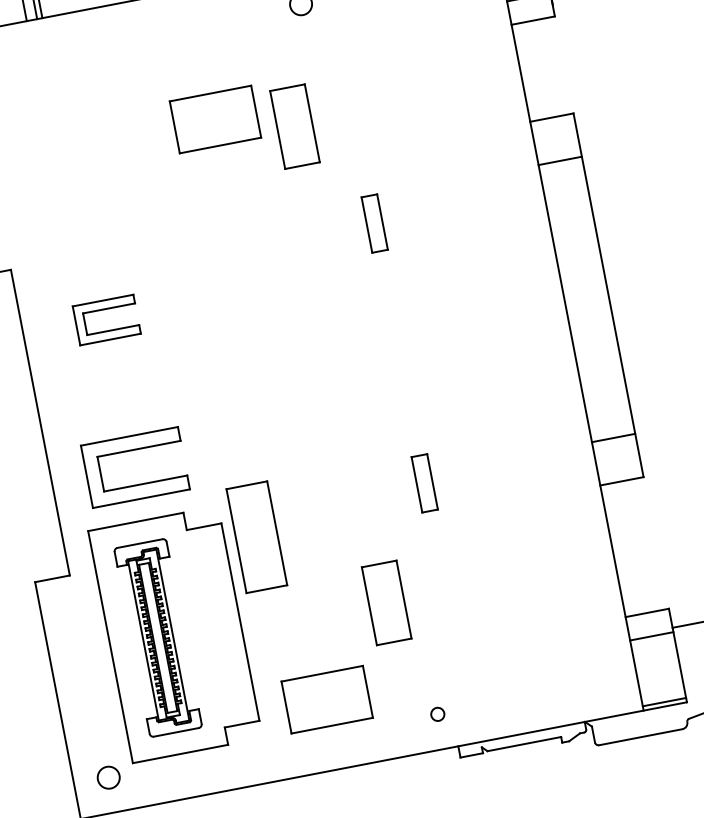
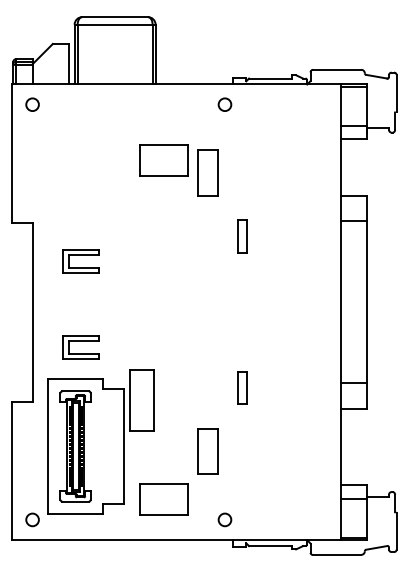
part: (133, 467) -> (80, 347), size x0.62
circle: (436, 713) -> (224, 519), size x1.67

